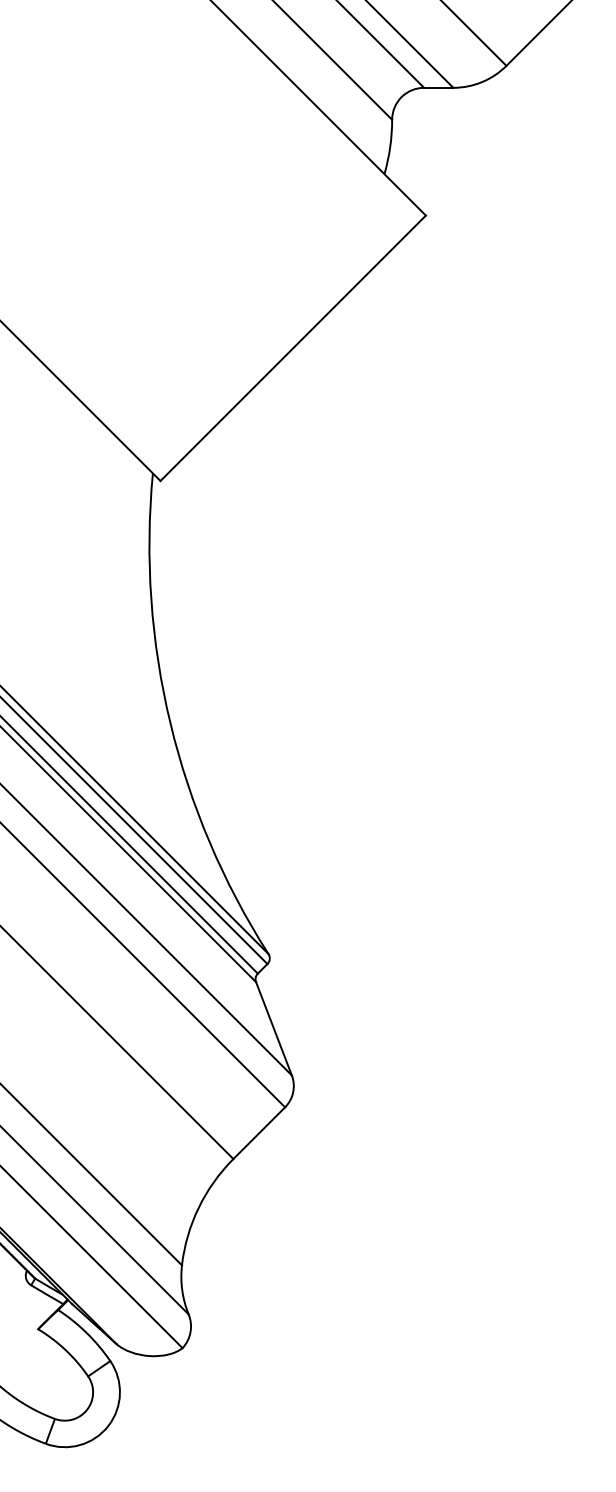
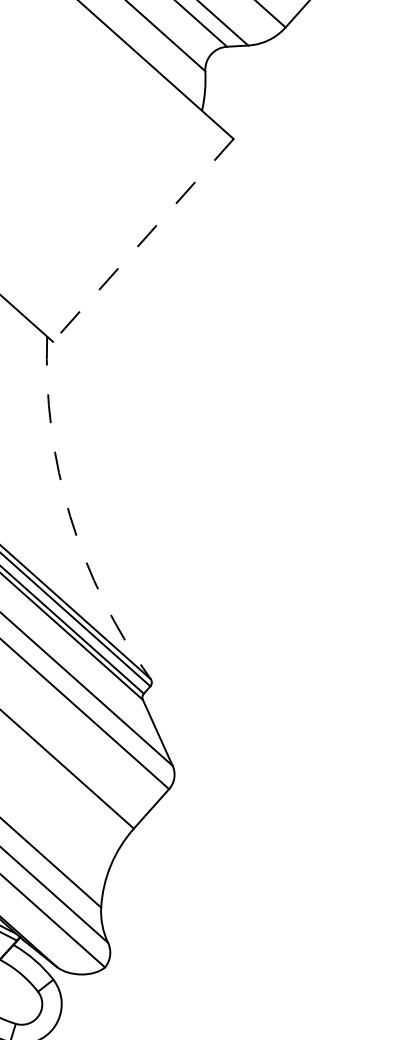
line: (293, 348) -> (143, 240), solid -> dashed
arc: (170, 723) -> (70, 516), solid -> dashed

